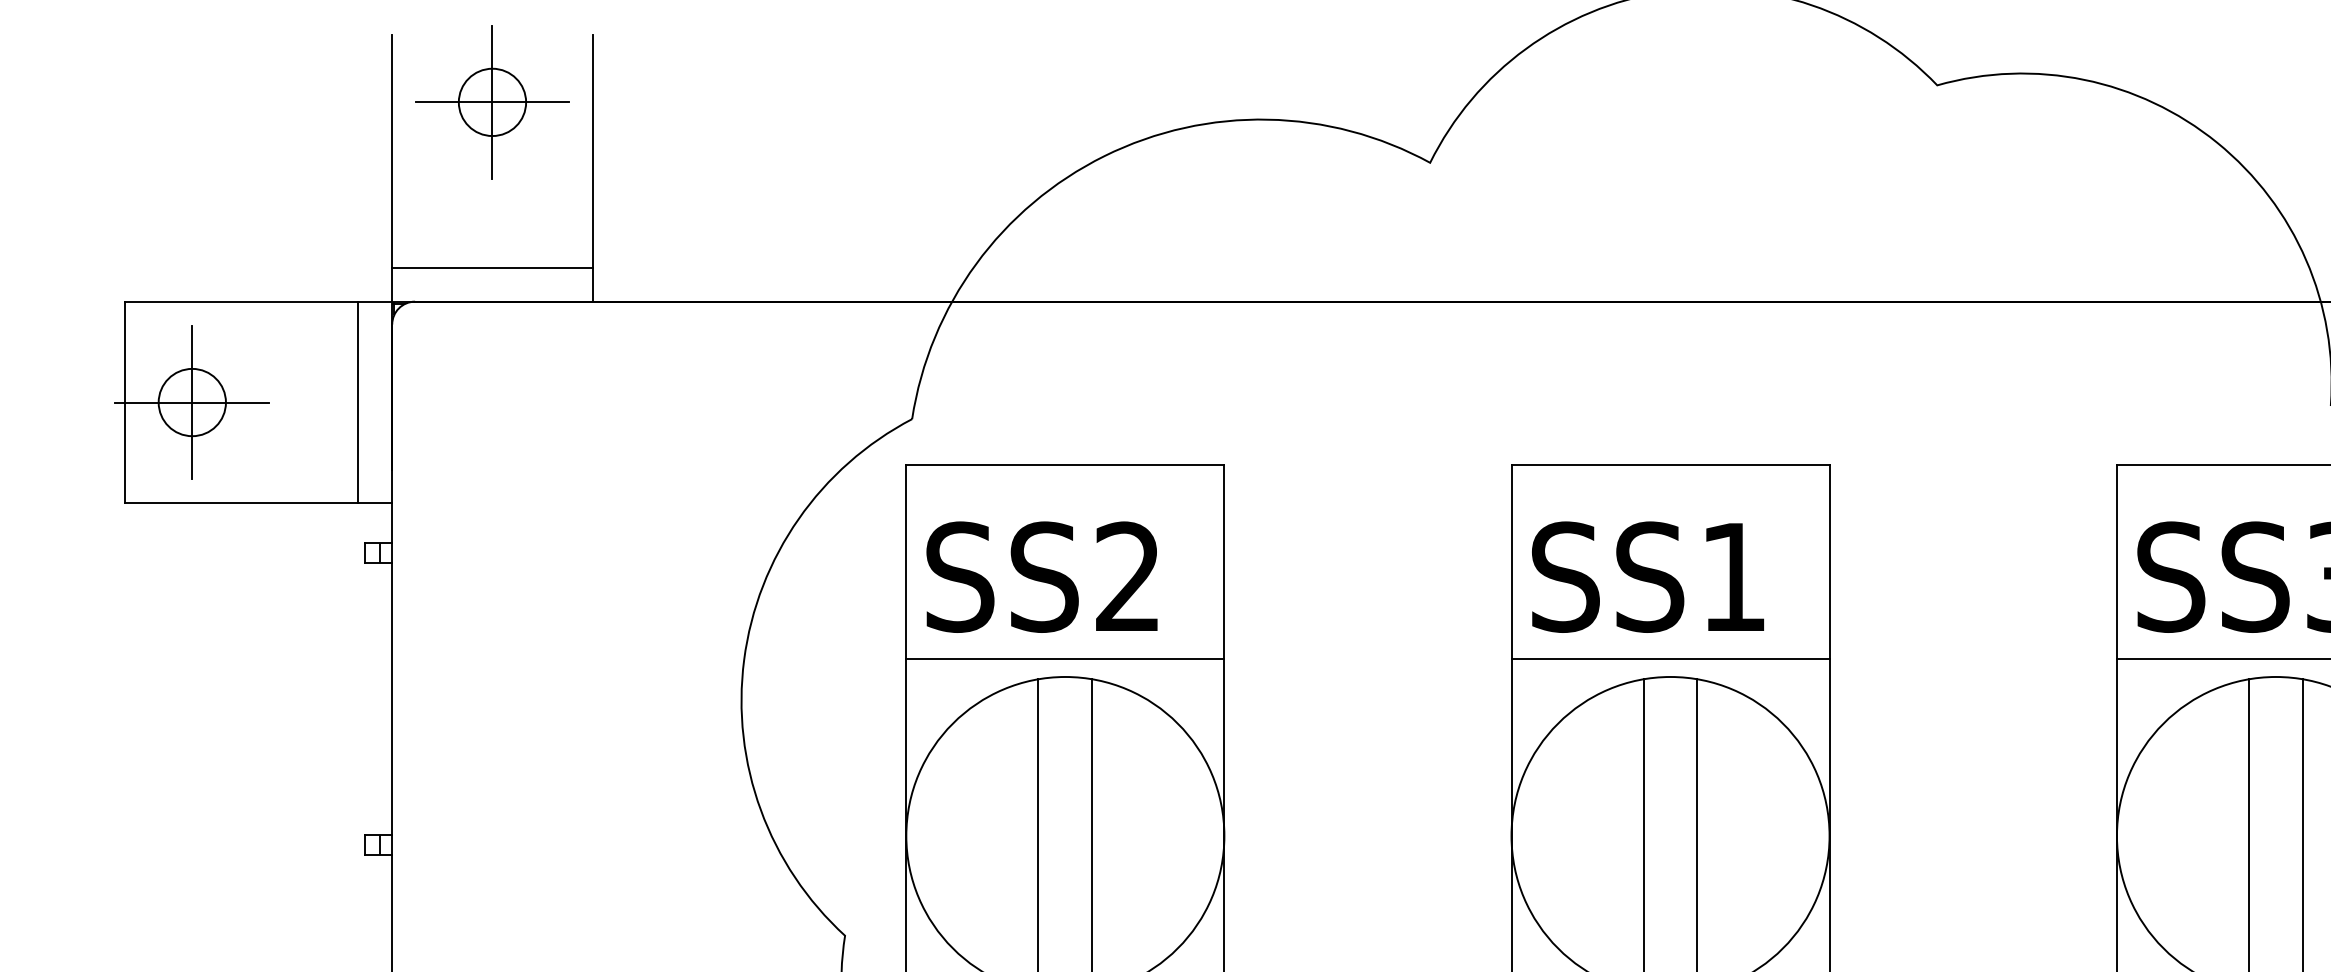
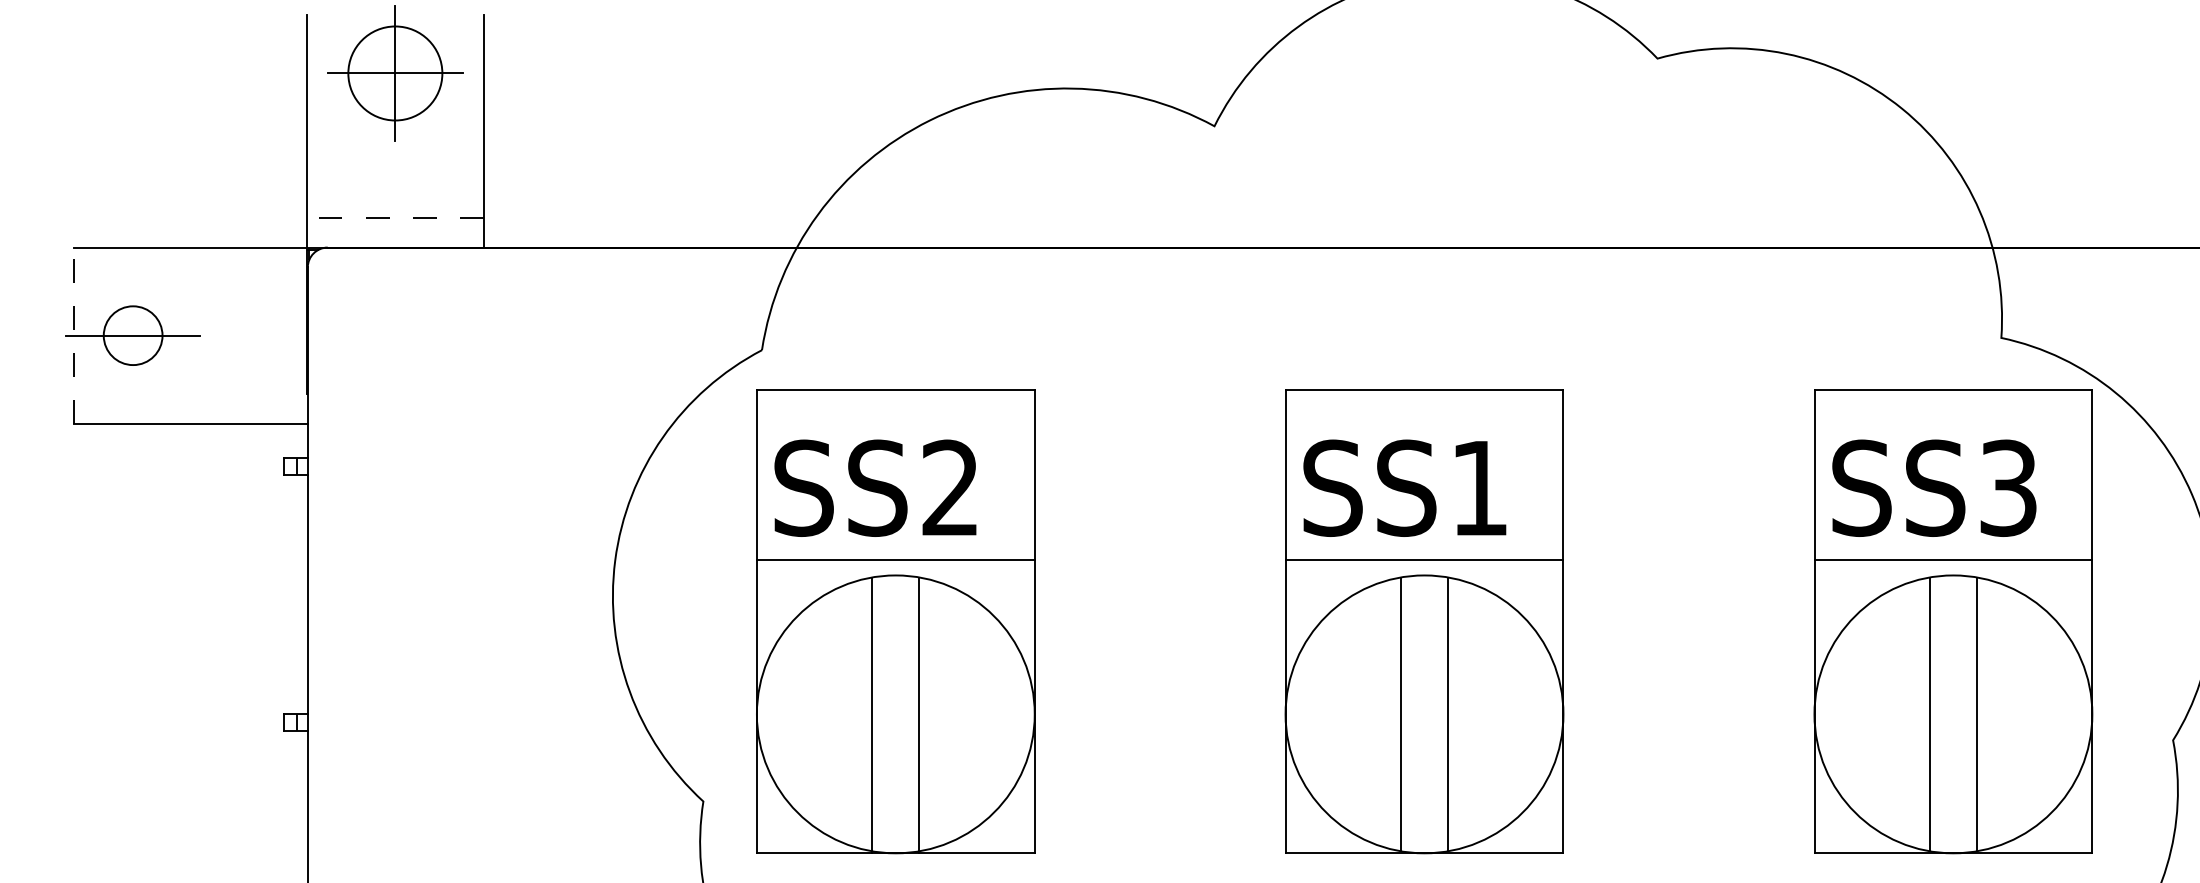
circle: (491, 102) -> (394, 73), size x1.6
line: (491, 268) -> (394, 218), solid -> dashed
line: (125, 402) -> (74, 335), solid -> dashed
line: (192, 402) -> (133, 335), removed
line: (357, 402) -> (277, 335), removed

